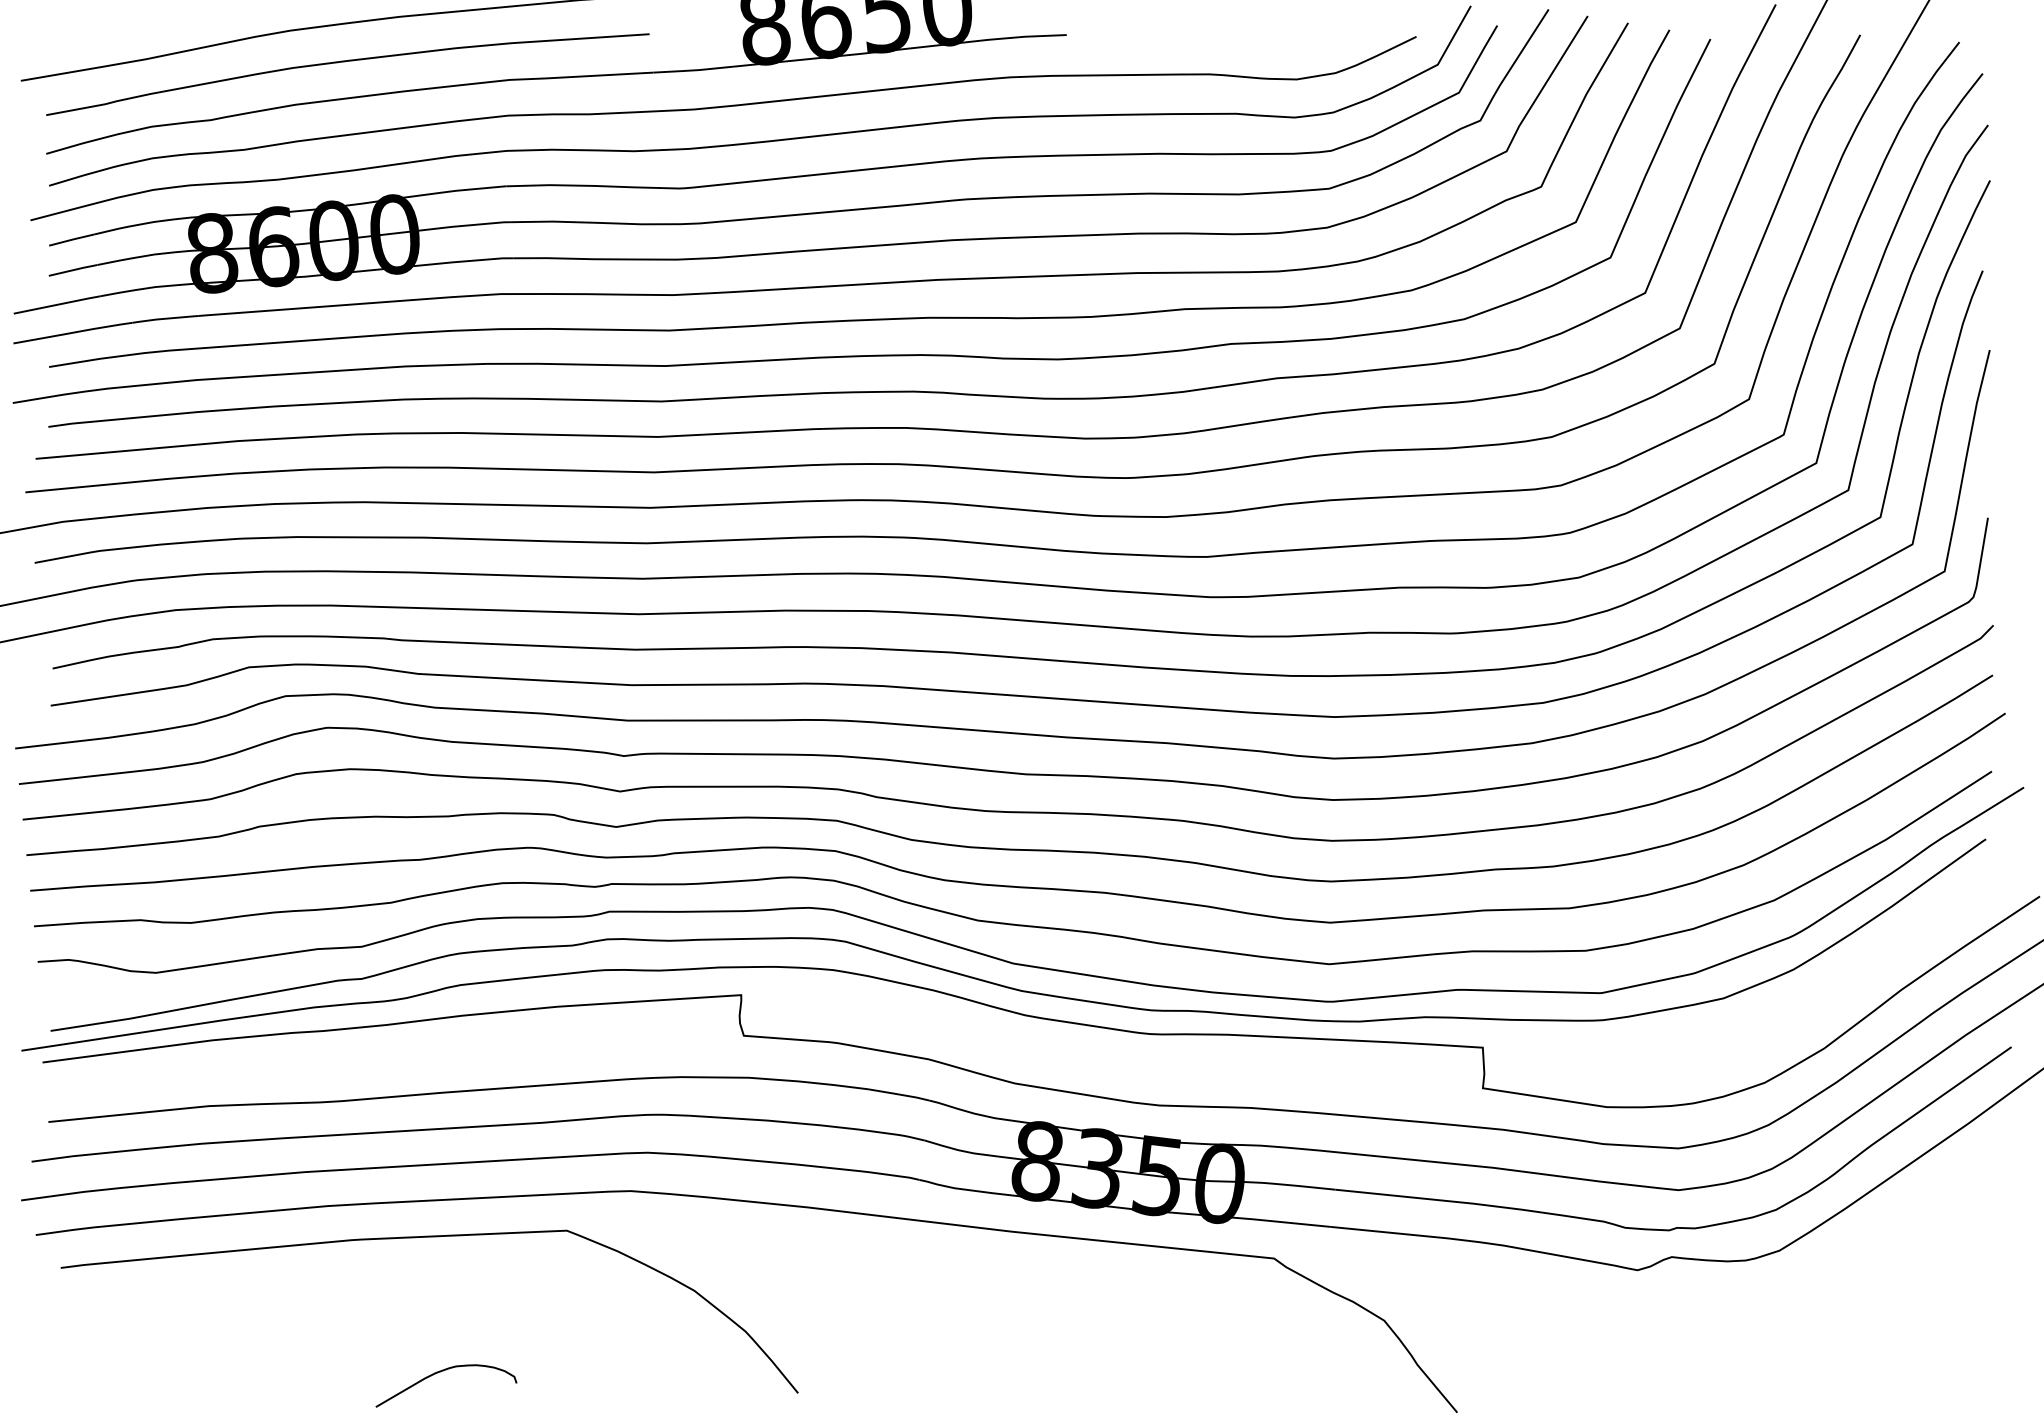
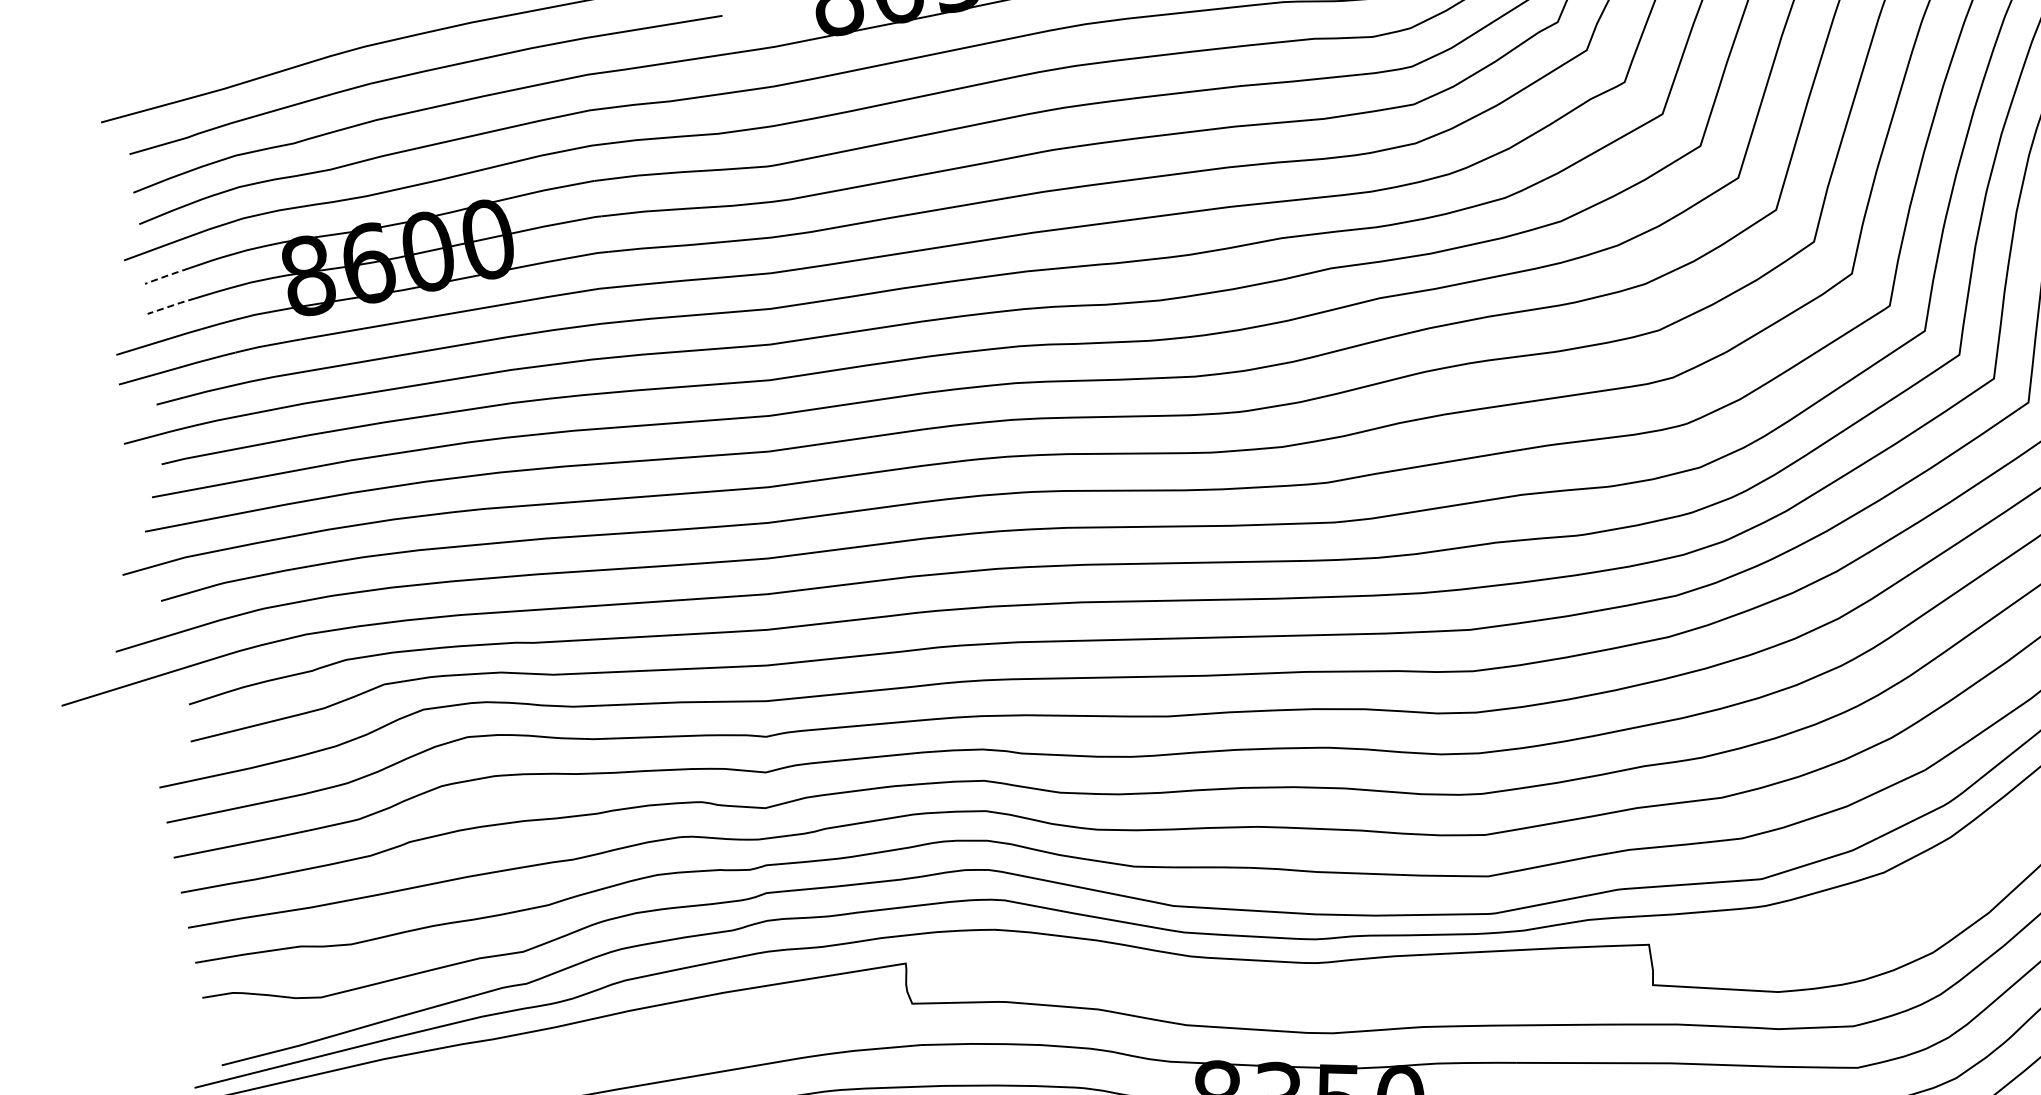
line: (72, 239) -> (167, 275), solid -> dashed
line: (73, 270) -> (171, 306), solid -> dashed

